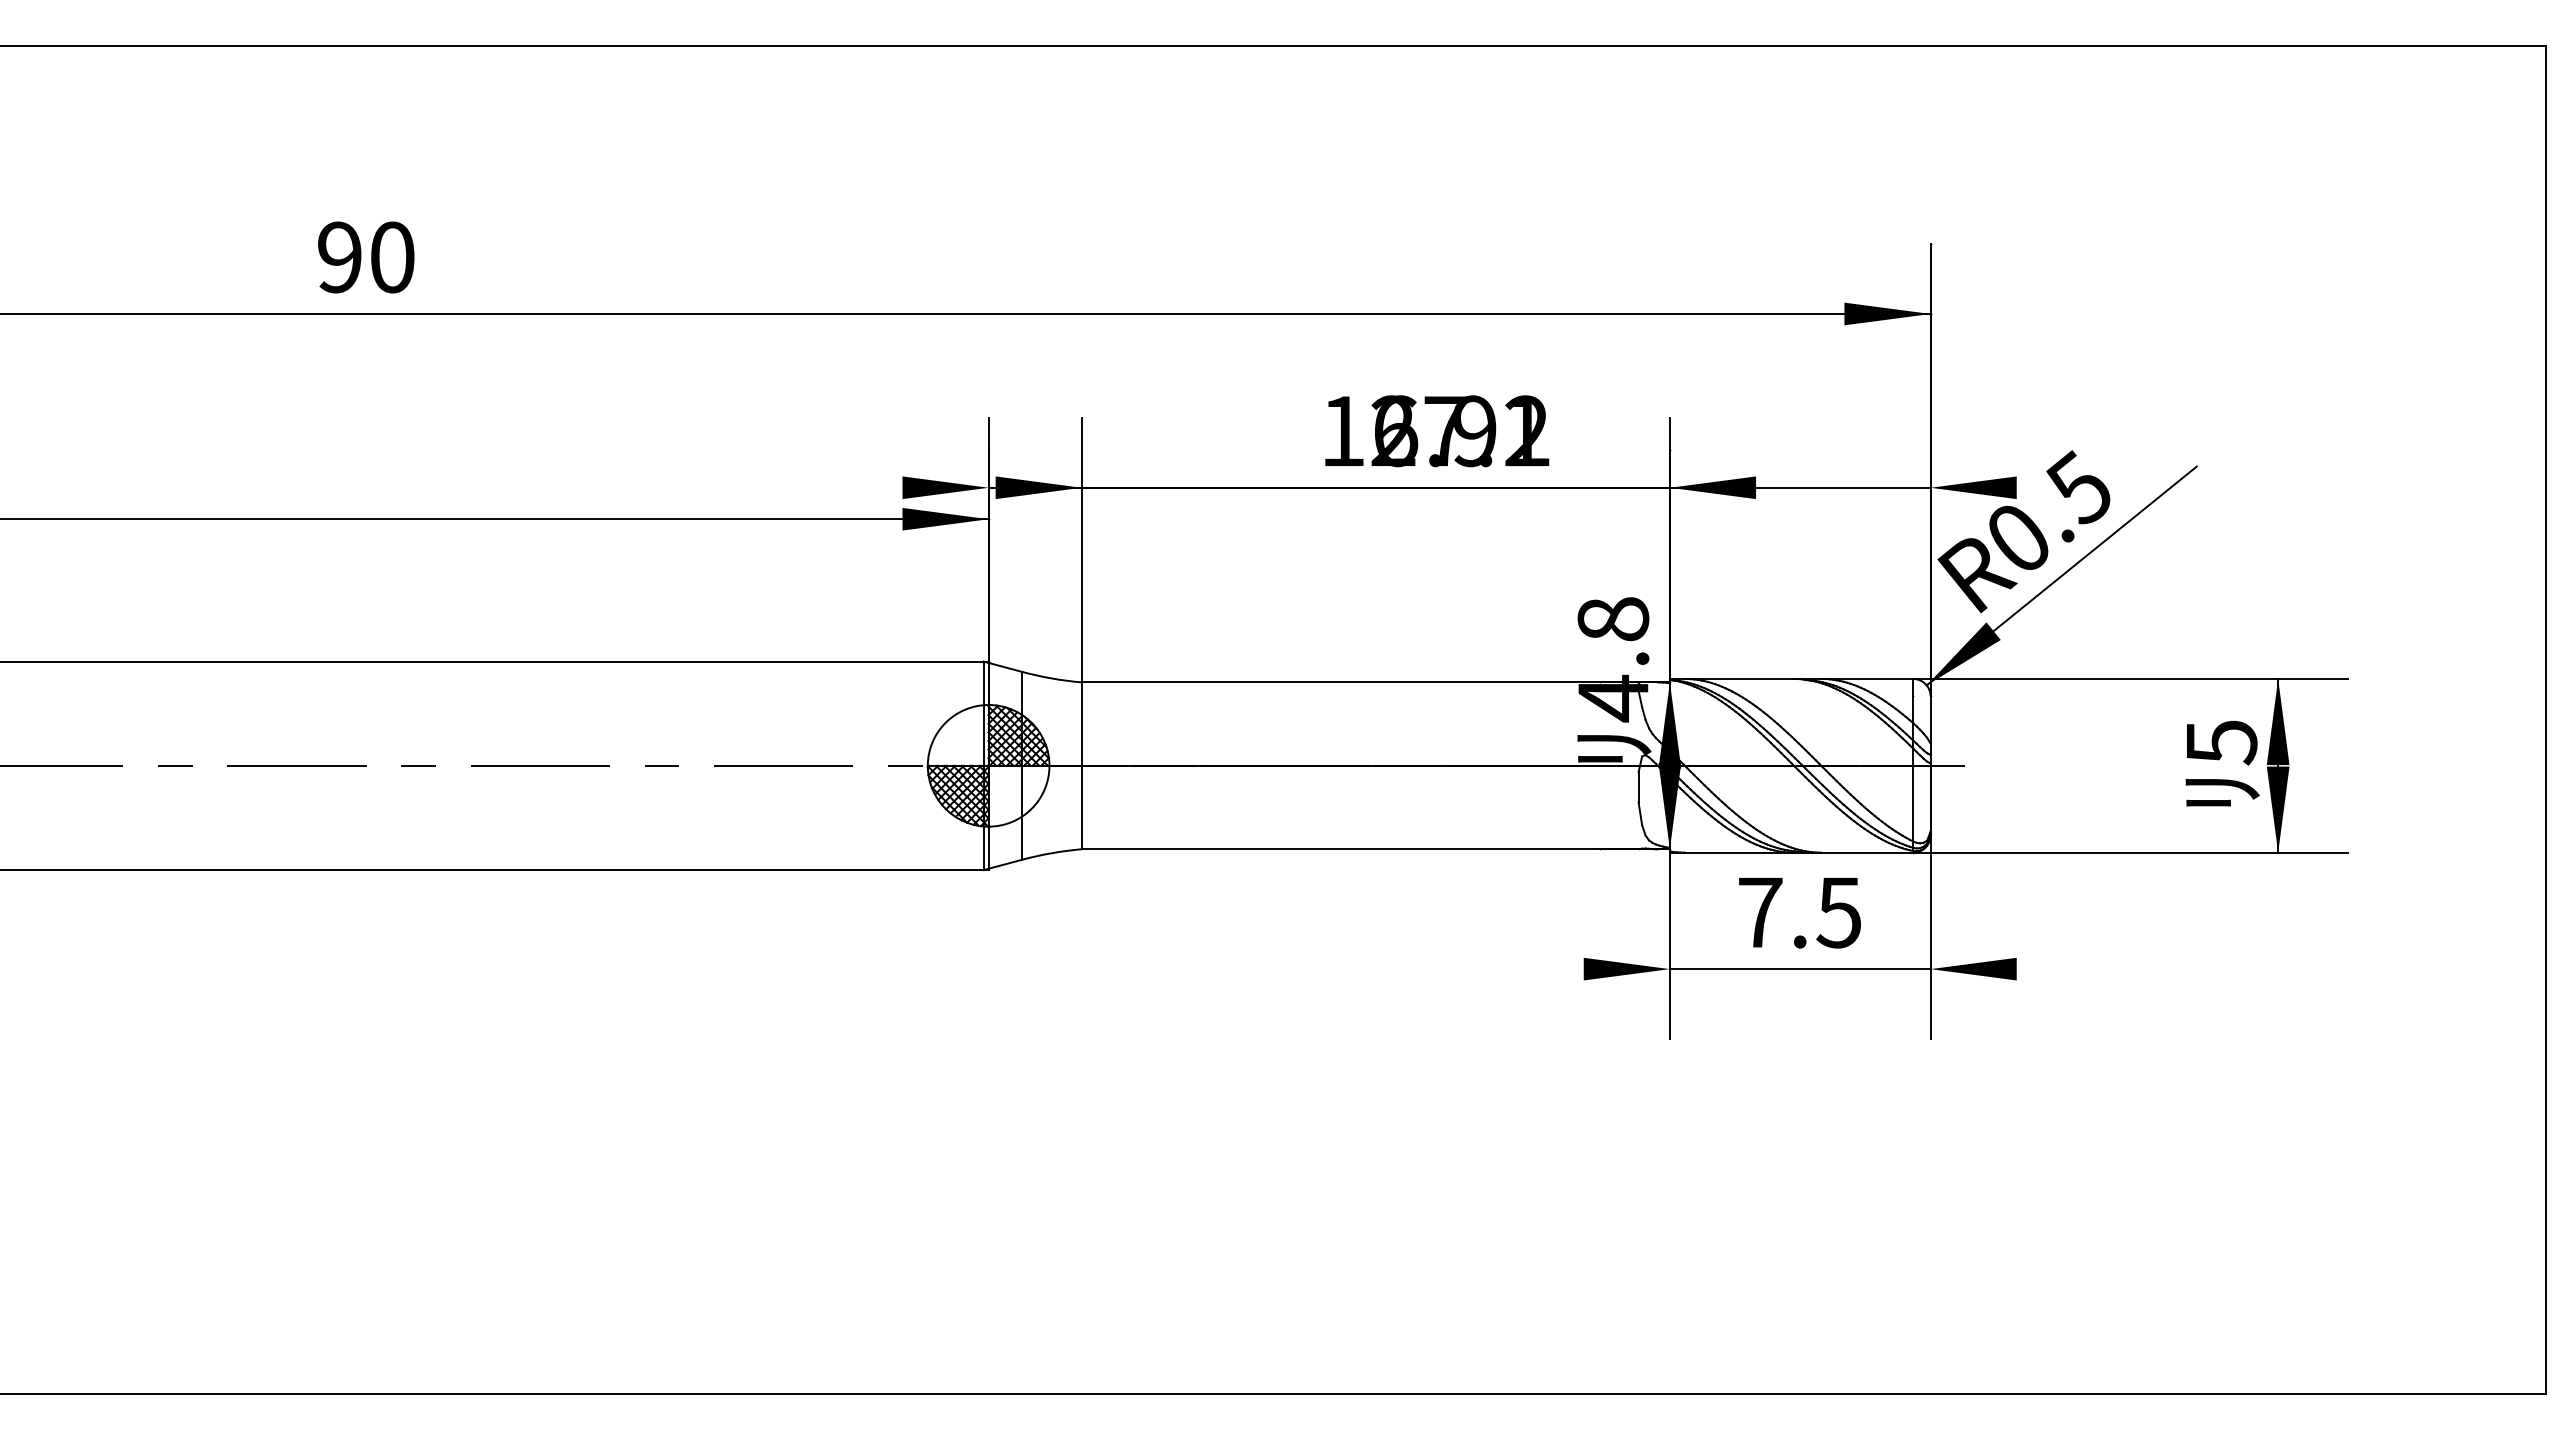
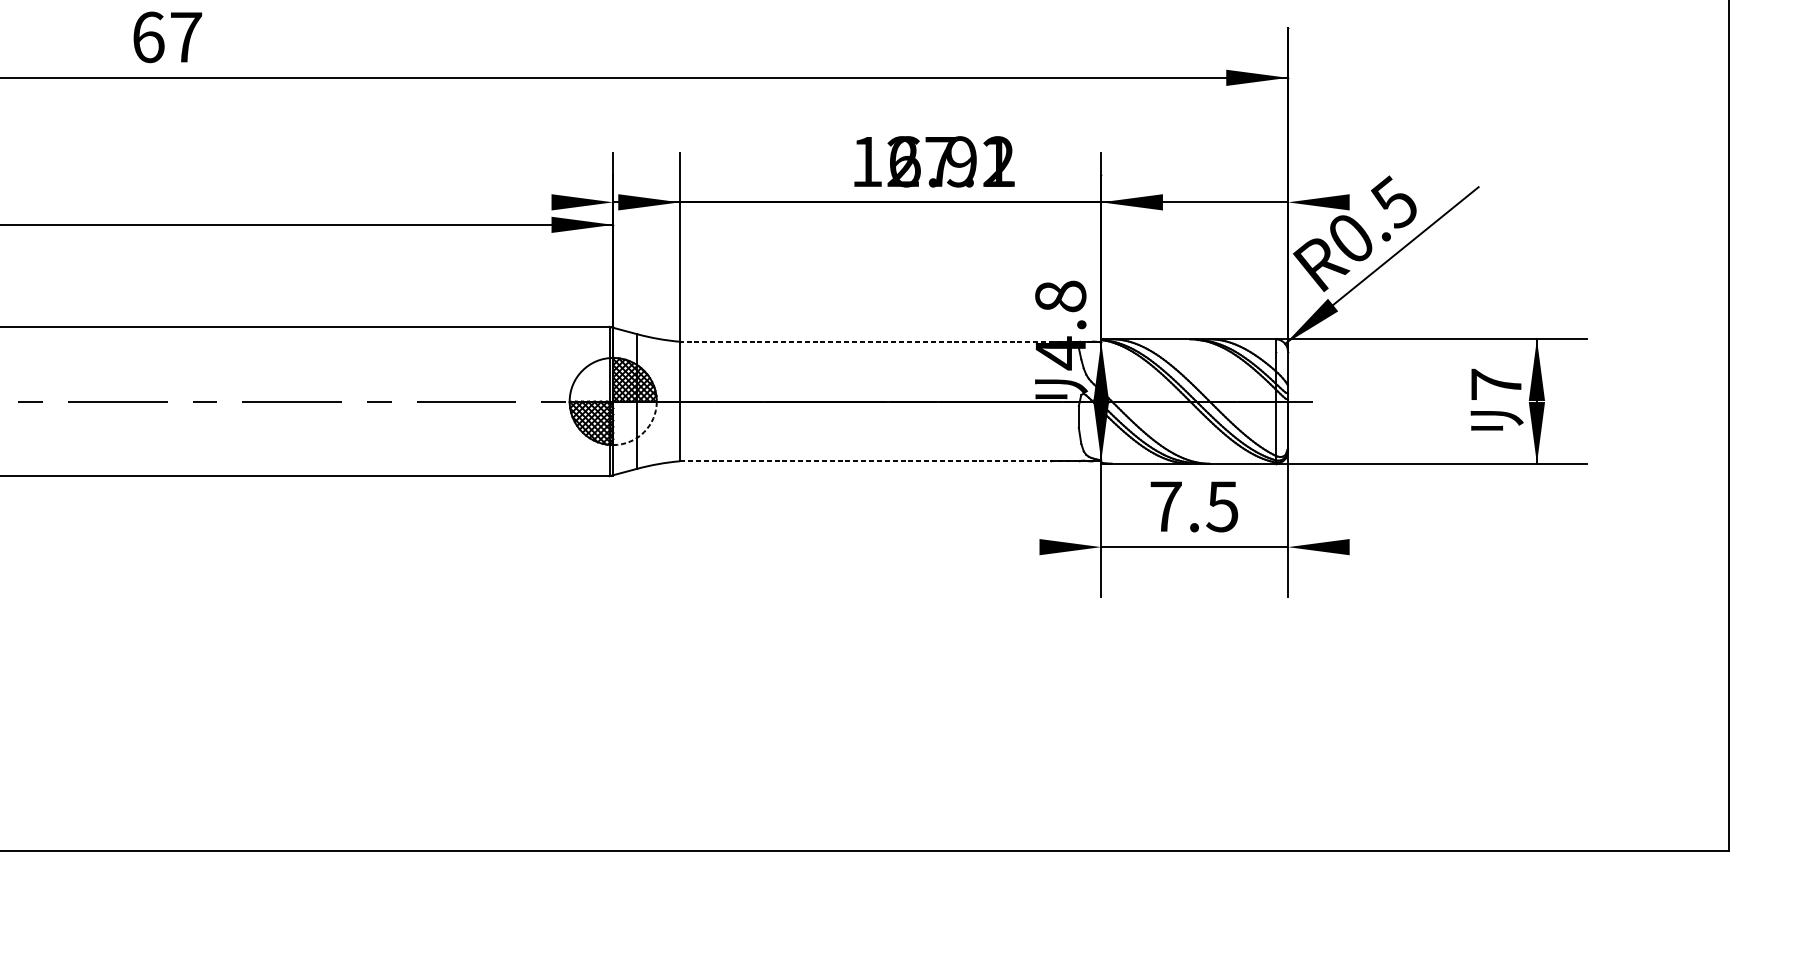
text: (366, 257) -> (167, 37), 90 -> 67
line: (1375, 682) -> (890, 341), solid -> dashed
text: (2222, 742) -> (1497, 384), 5 -> 7
arc: (1031, 808) -> (643, 432), solid -> dashed
line: (1376, 849) -> (891, 461), solid -> dashed

